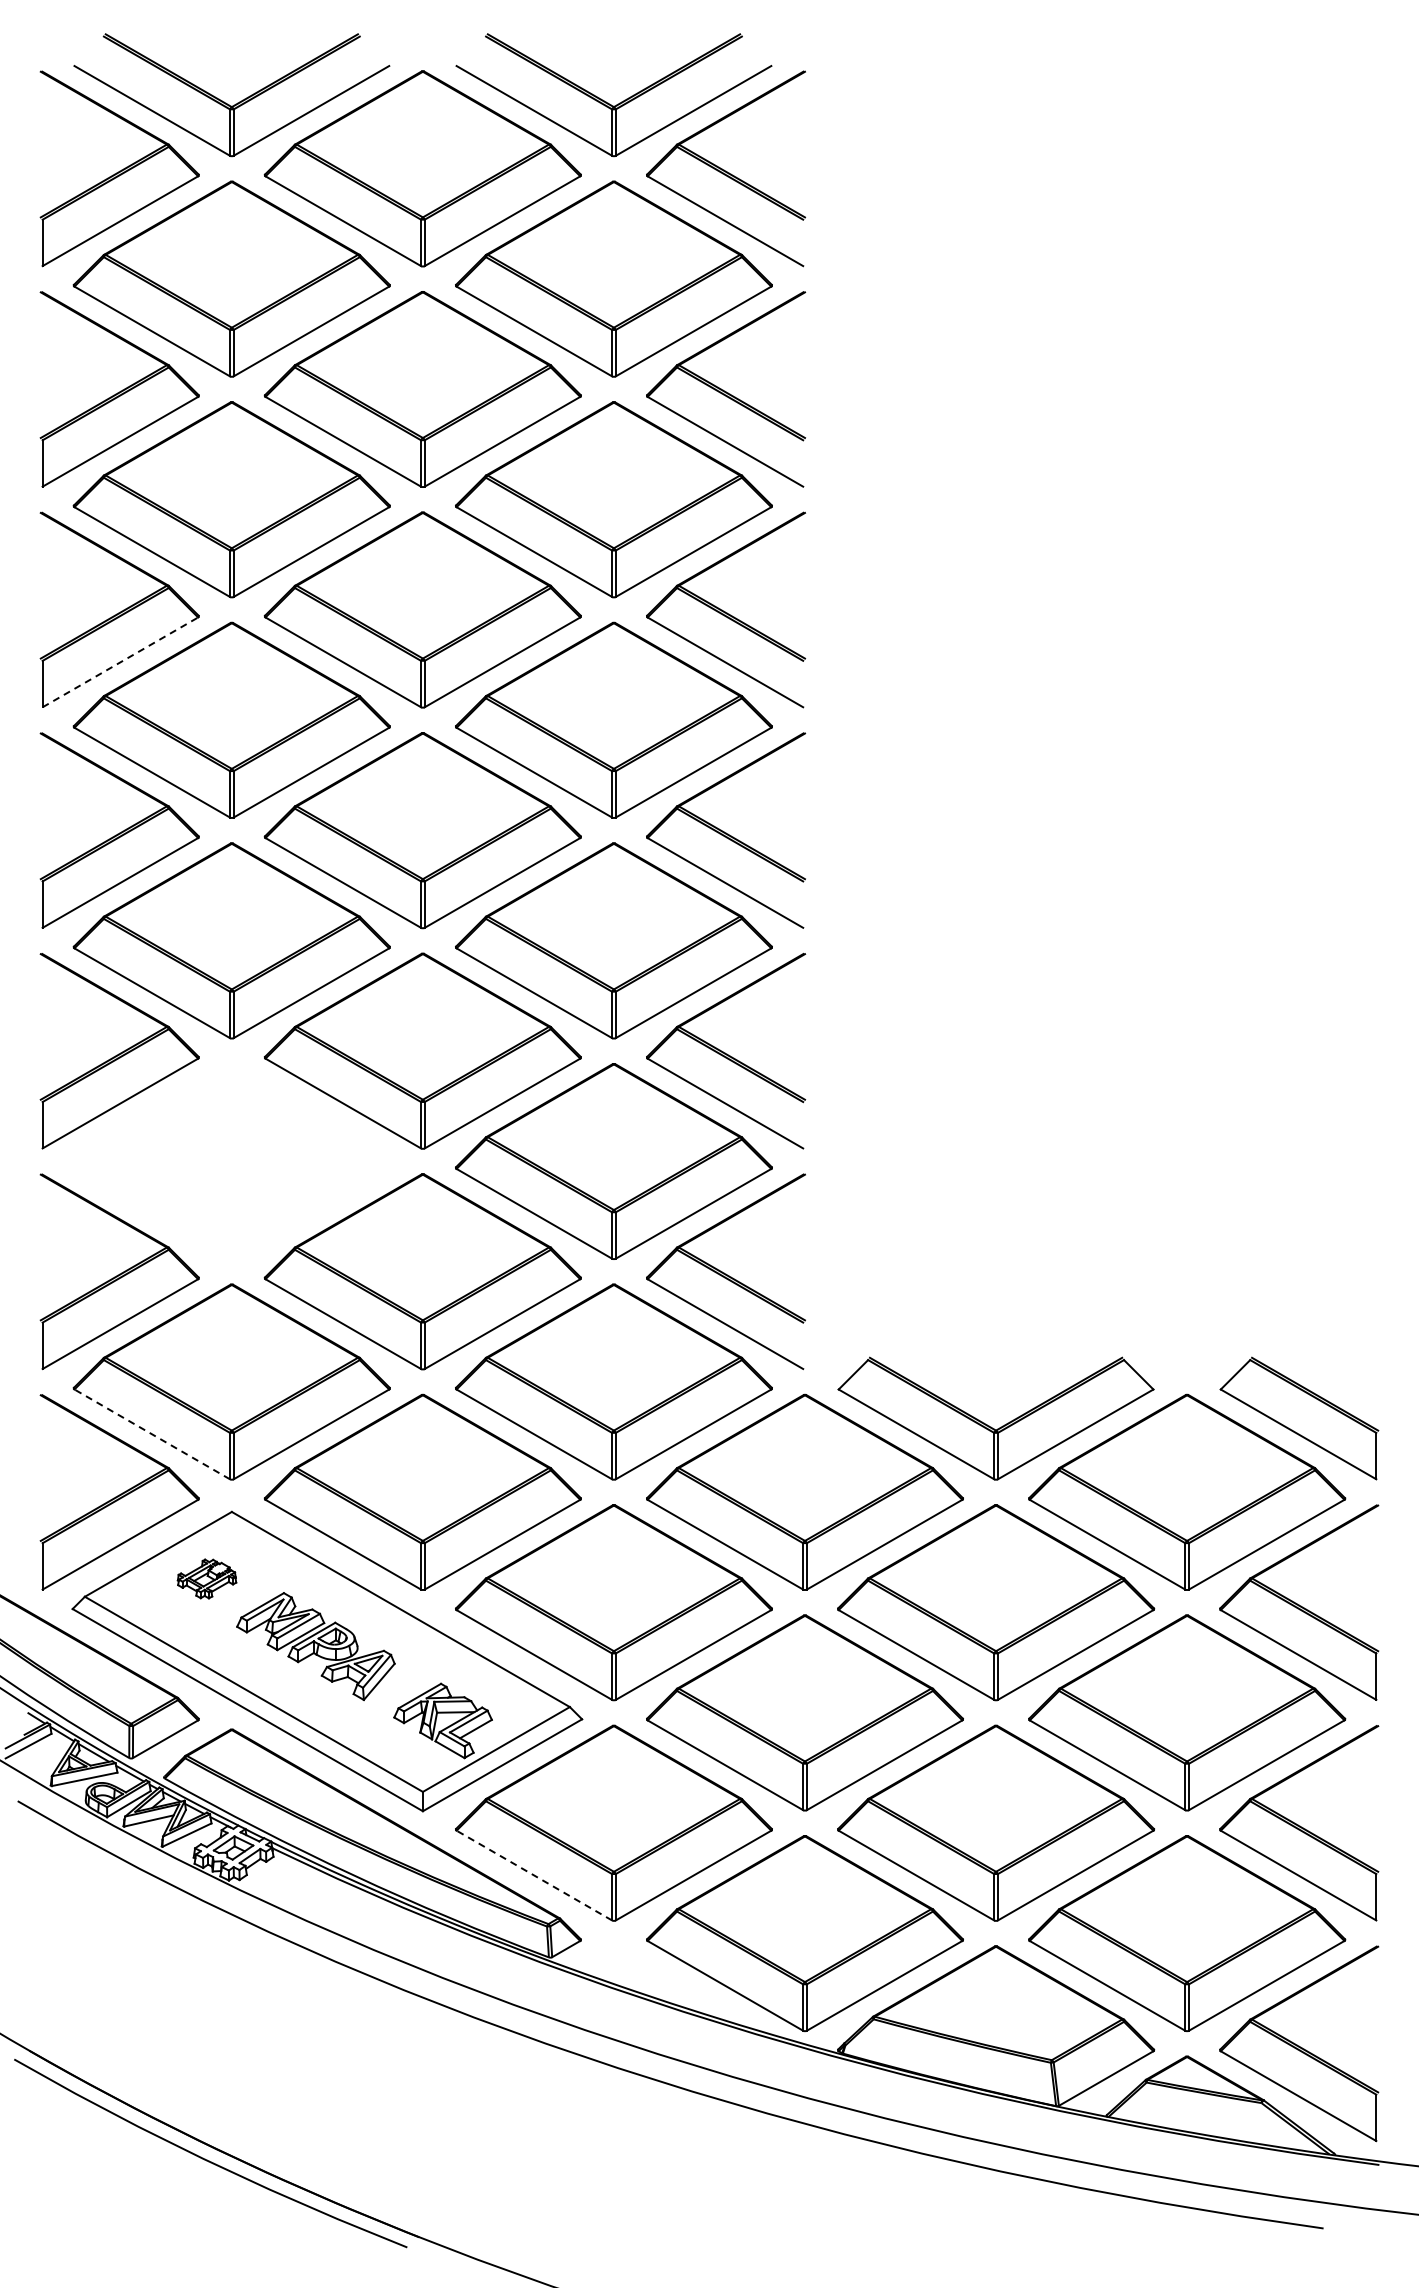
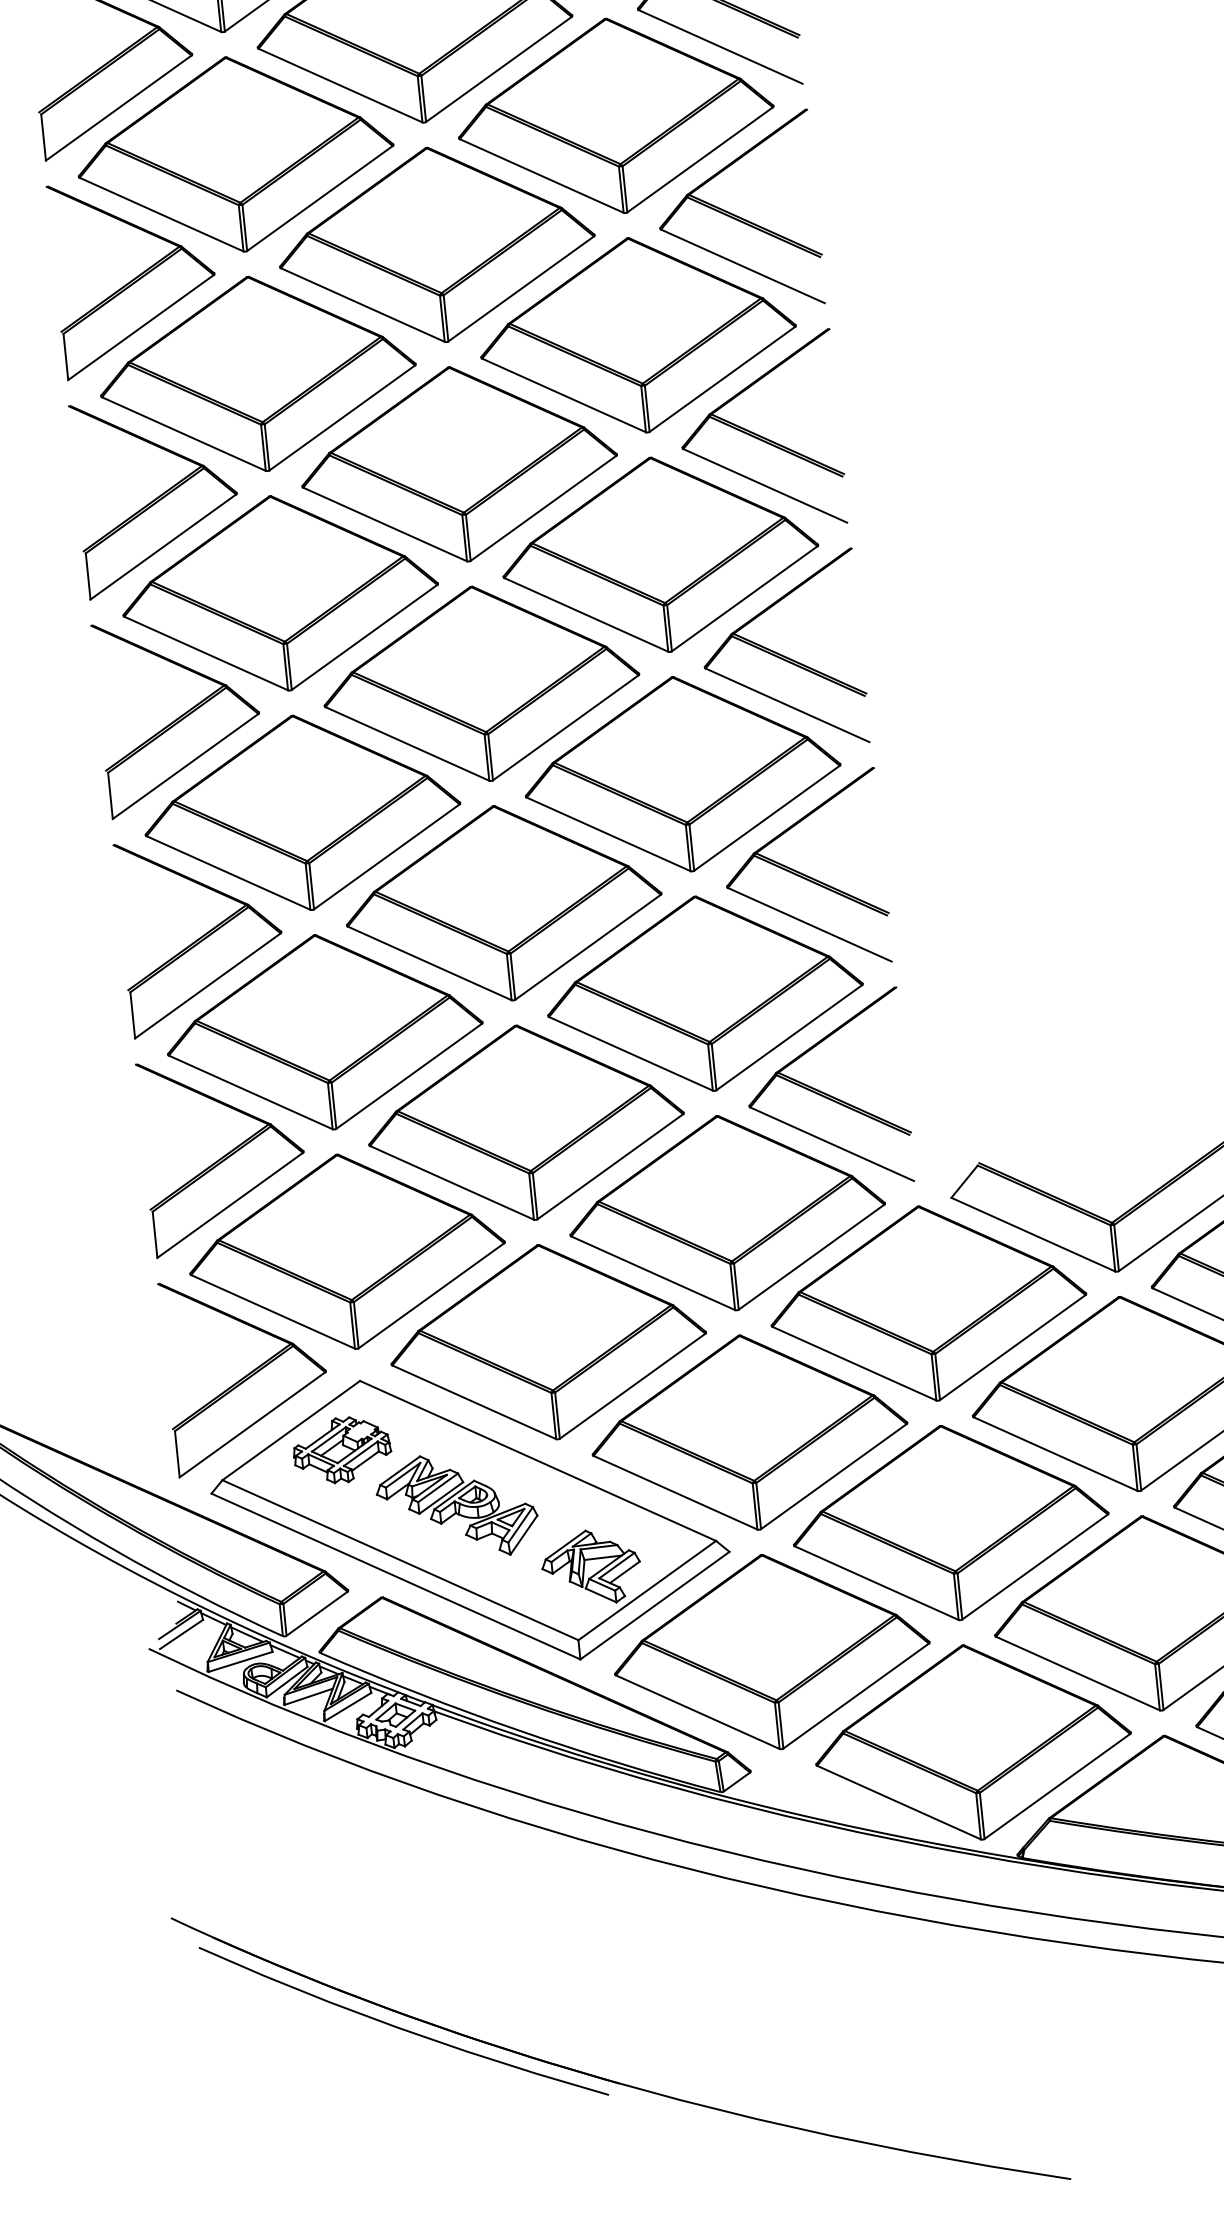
line: (120, 662) -> (163, 547), dashed -> solid
part: (231, 1161) -> (324, 1032), added
line: (152, 1434) -> (273, 1311), dashed -> solid
part: (206, 1578) -> (341, 1449), size x1.67
line: (534, 1875) -> (697, 1712), dashed -> solid

